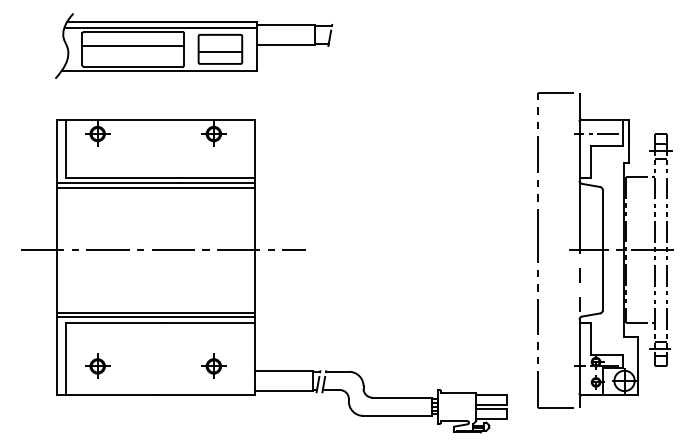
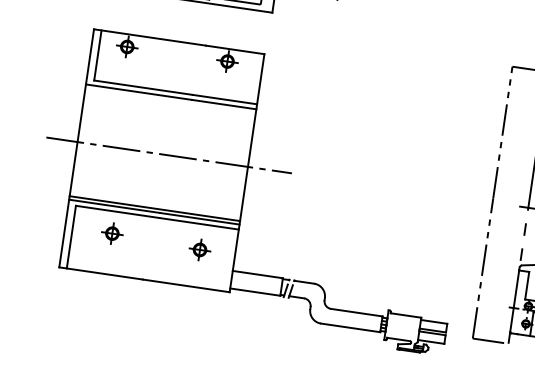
line: (155, 187) -> (170, 100), removed
part: (97, 365) -> (112, 232), moved
part: (213, 365) -> (199, 249), moved

